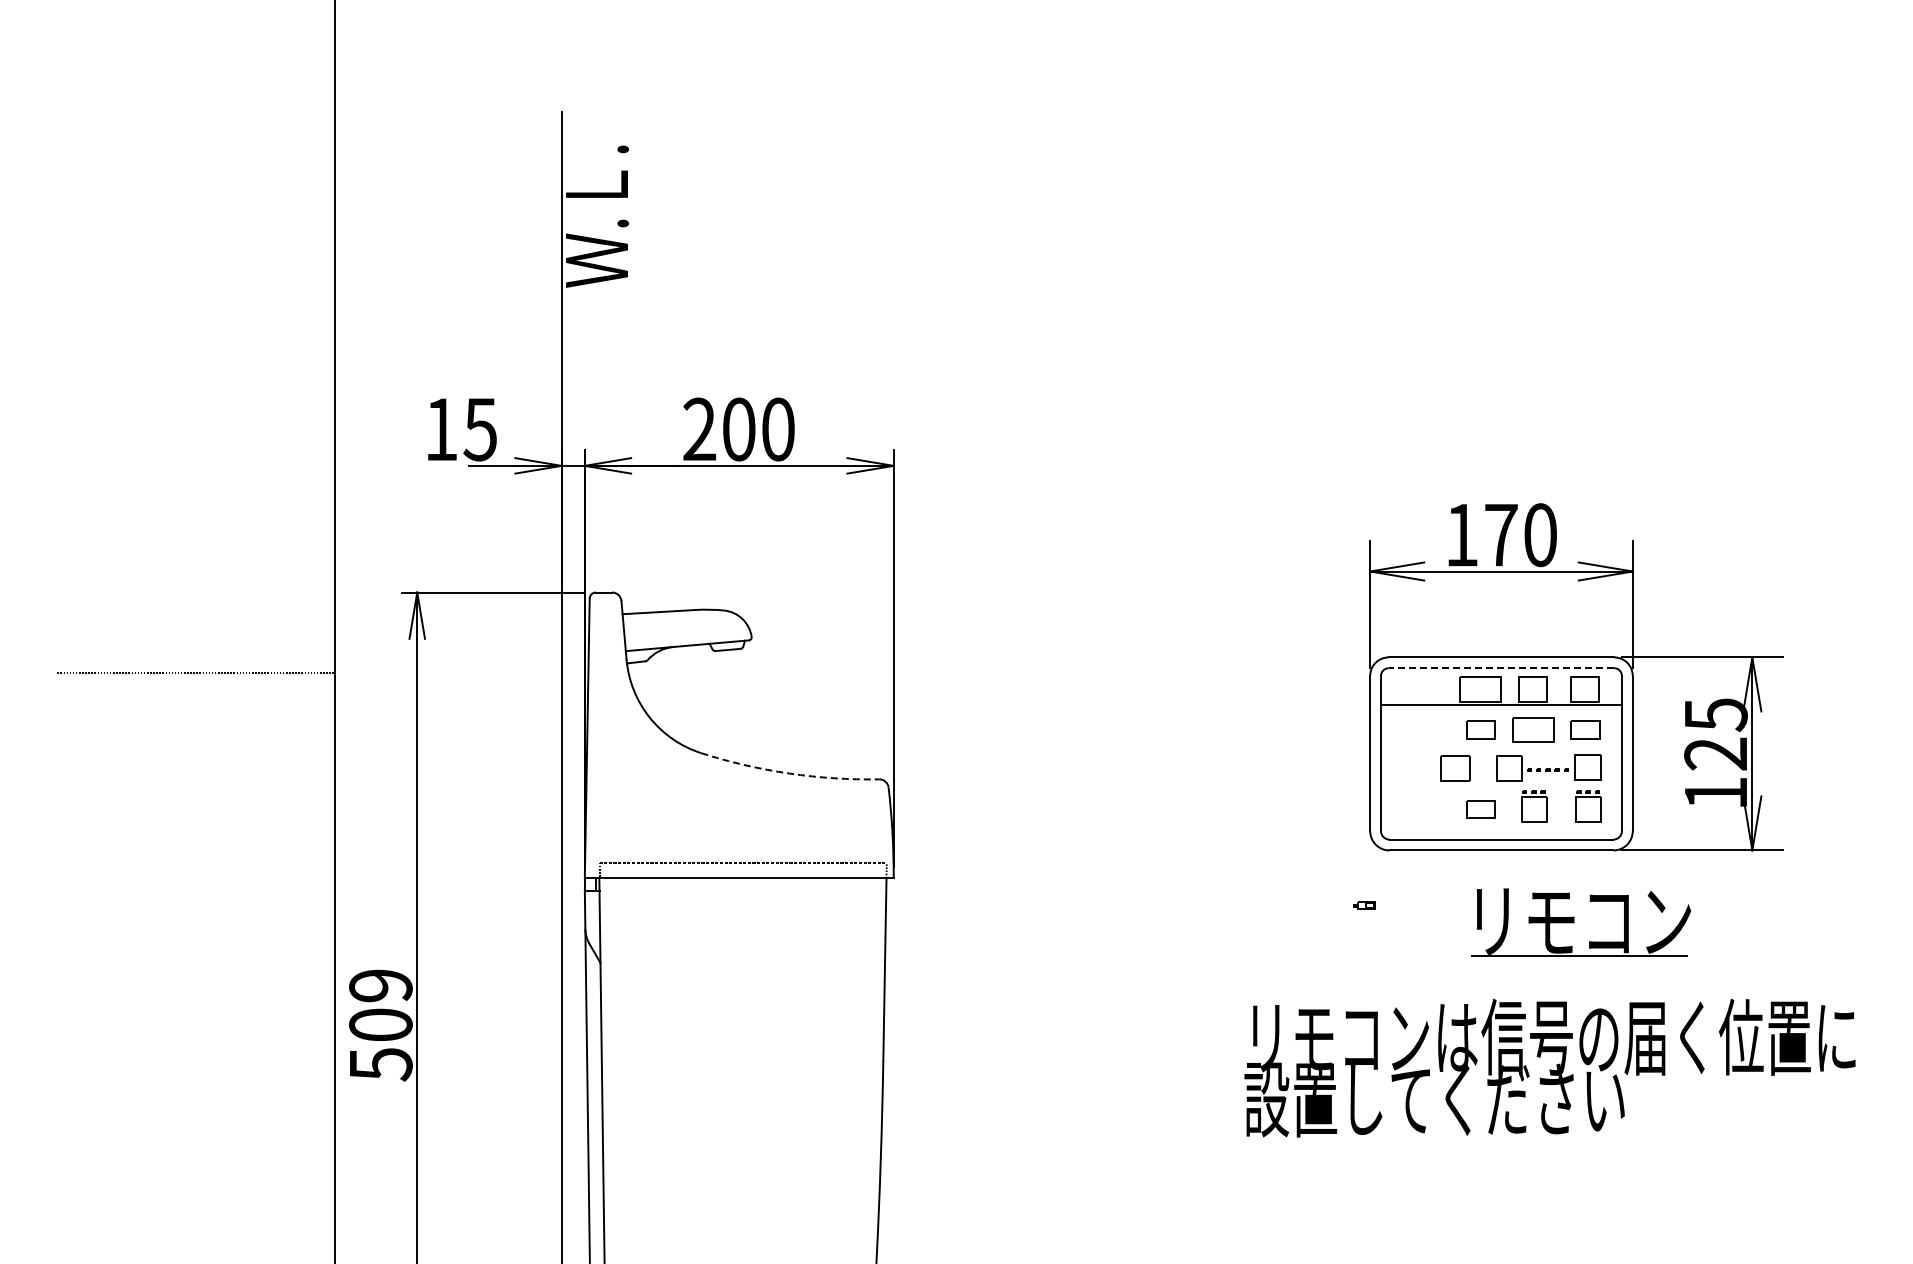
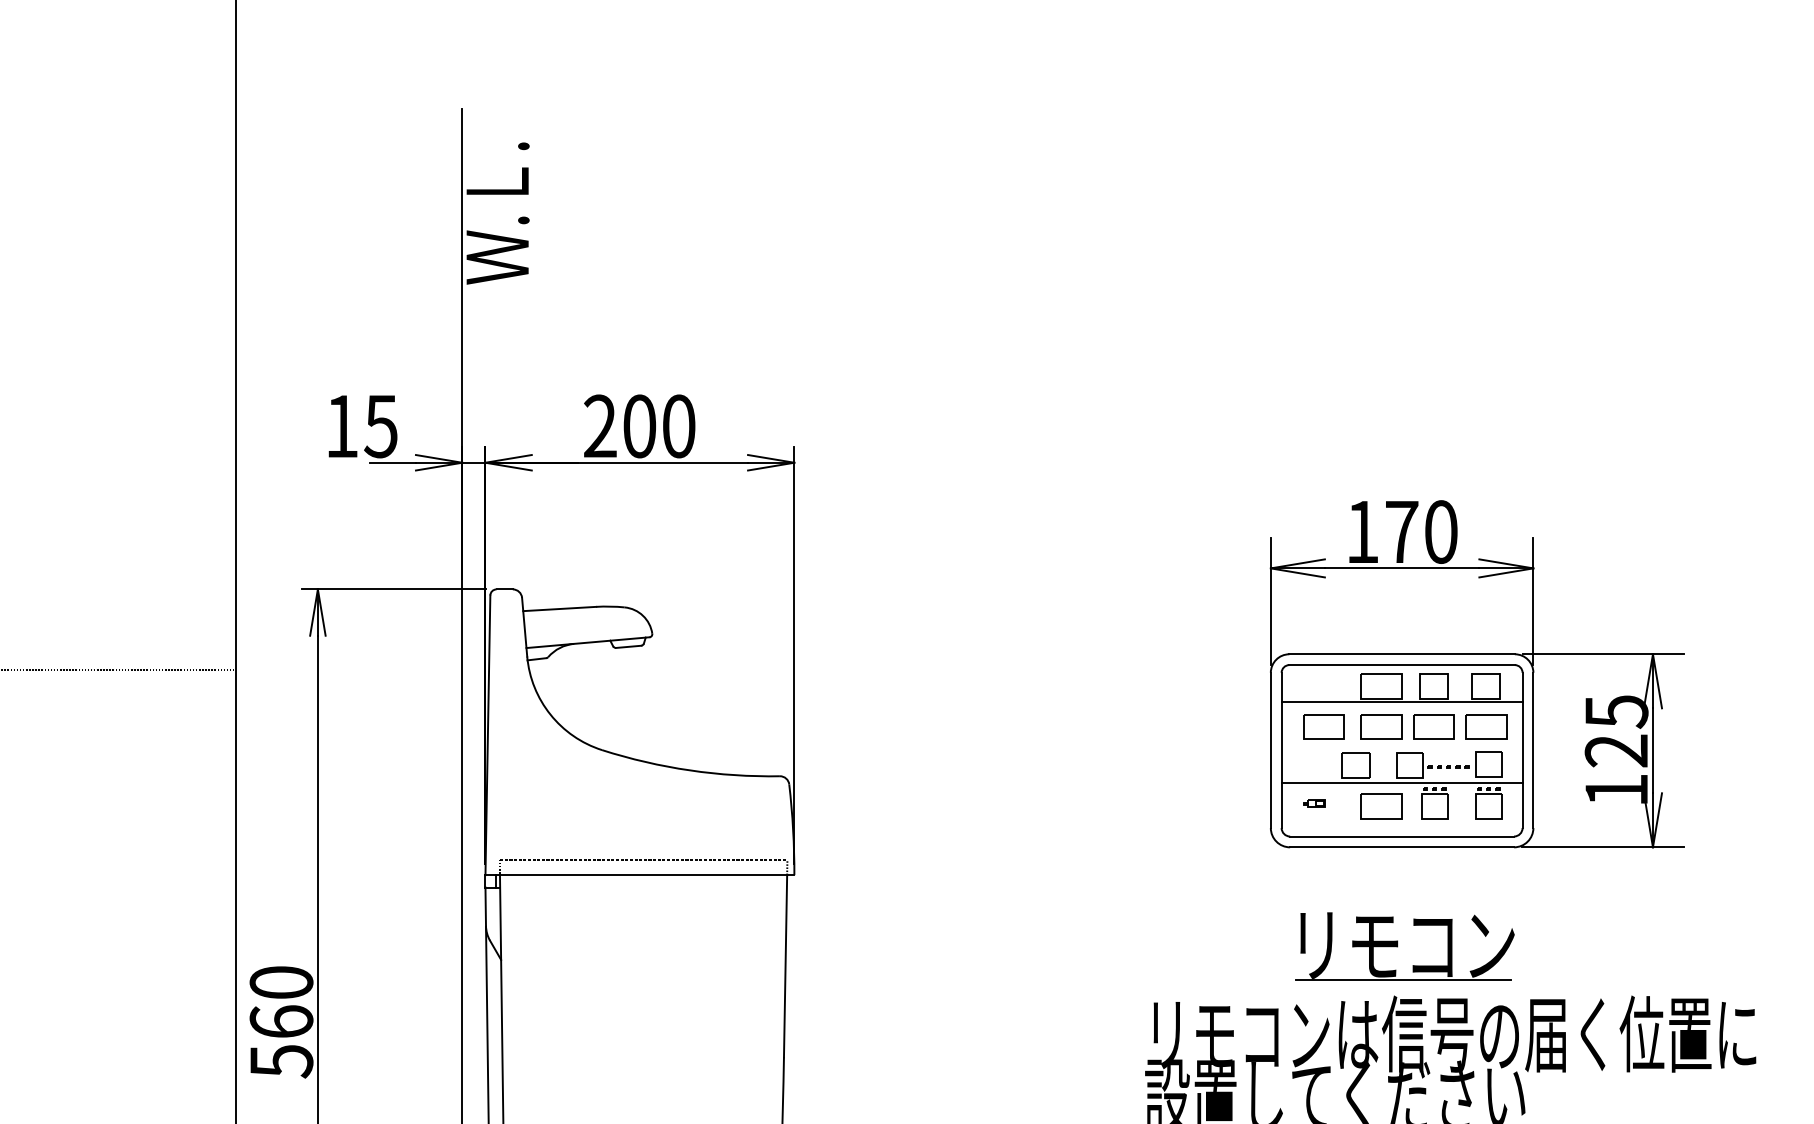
line: (1501, 668) -> (1402, 665), dashed -> solid
part: (1423, 729) -> (1324, 726), added
part: (1480, 729) -> (1381, 726), size x1.43
part: (1585, 729) -> (1486, 726), size x1.43
arc: (789, 773) -> (690, 770), dashed -> solid
line: (1501, 786) -> (1402, 783), added
part: (1480, 809) -> (1381, 806), size x1.43
part: (1364, 905) -> (1314, 803), moved
part: (1580, 922) -> (1404, 946), moved
text: (380, 1004) -> (281, 1001), 509 -> 560

